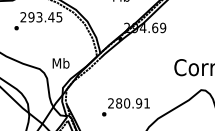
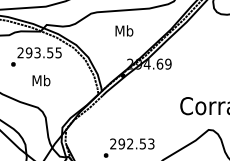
text: (50, 16) -> (49, 52), 293.45 -> 293.55
text: (61, 63) -> (41, 80), moved
text: (132, 102) -> (136, 143), 280.91 -> 292.53

